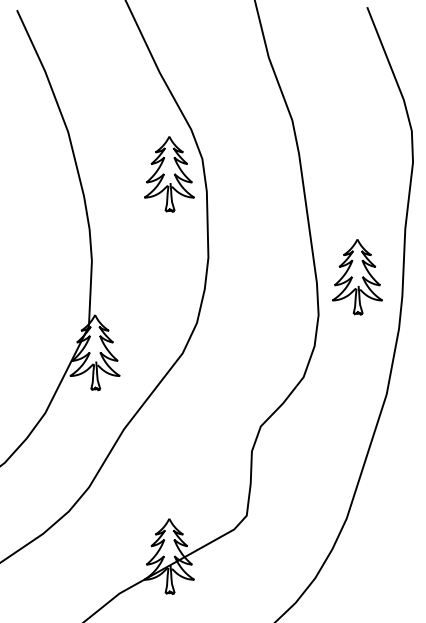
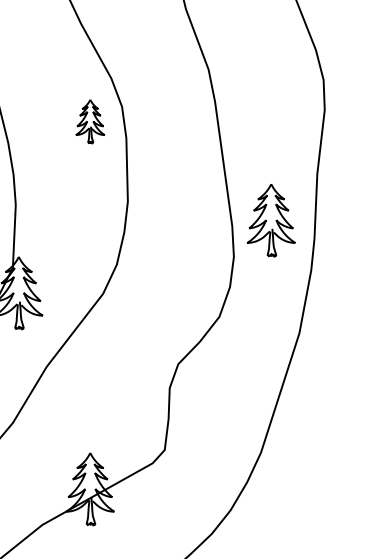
part: (169, 174) -> (90, 121), size x0.6

